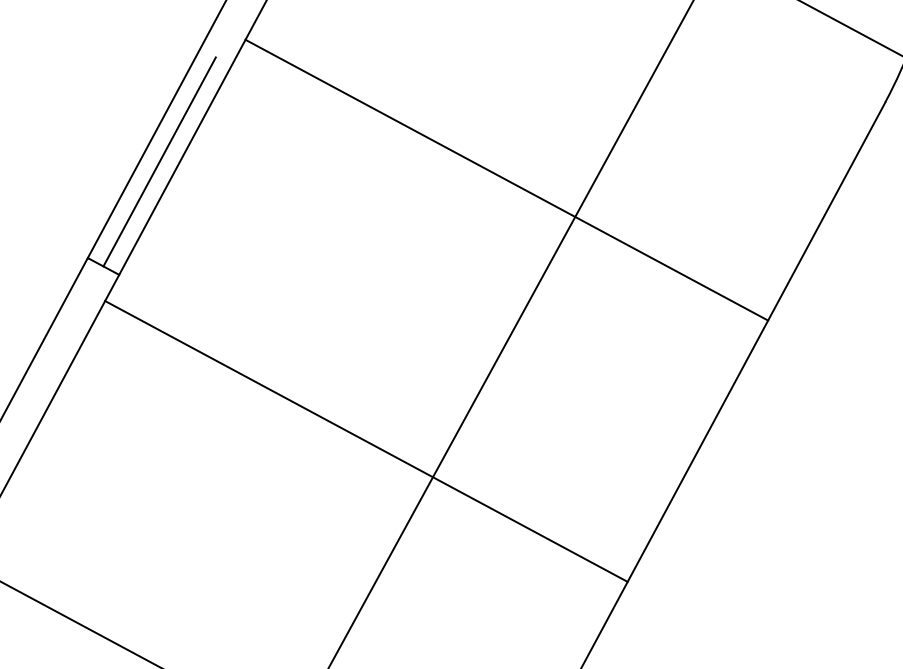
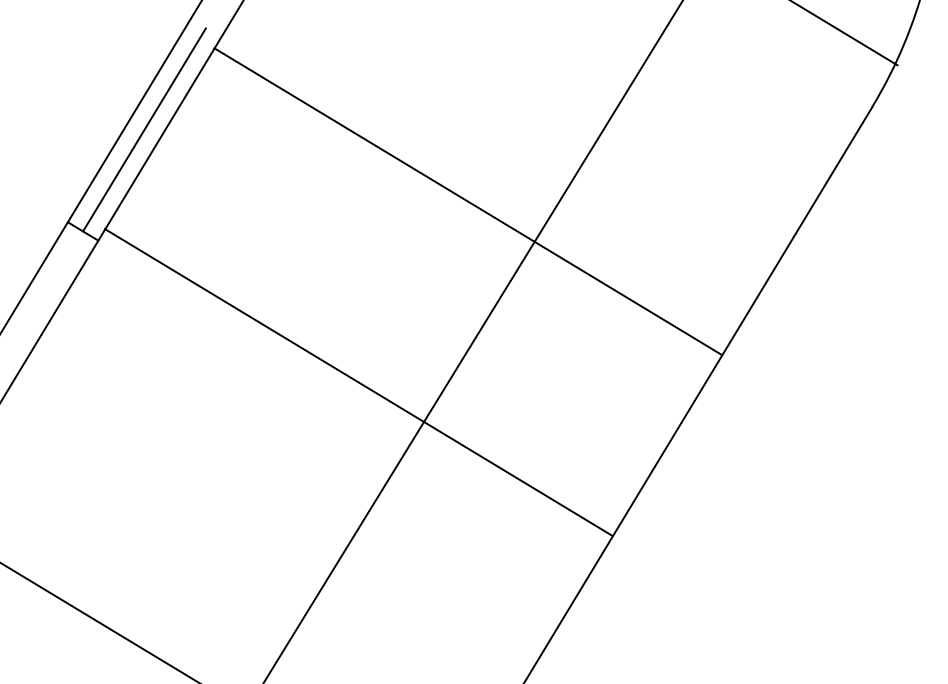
line: (507, 179) -> (468, 201), moved
line: (366, 441) -> (358, 382), moved

